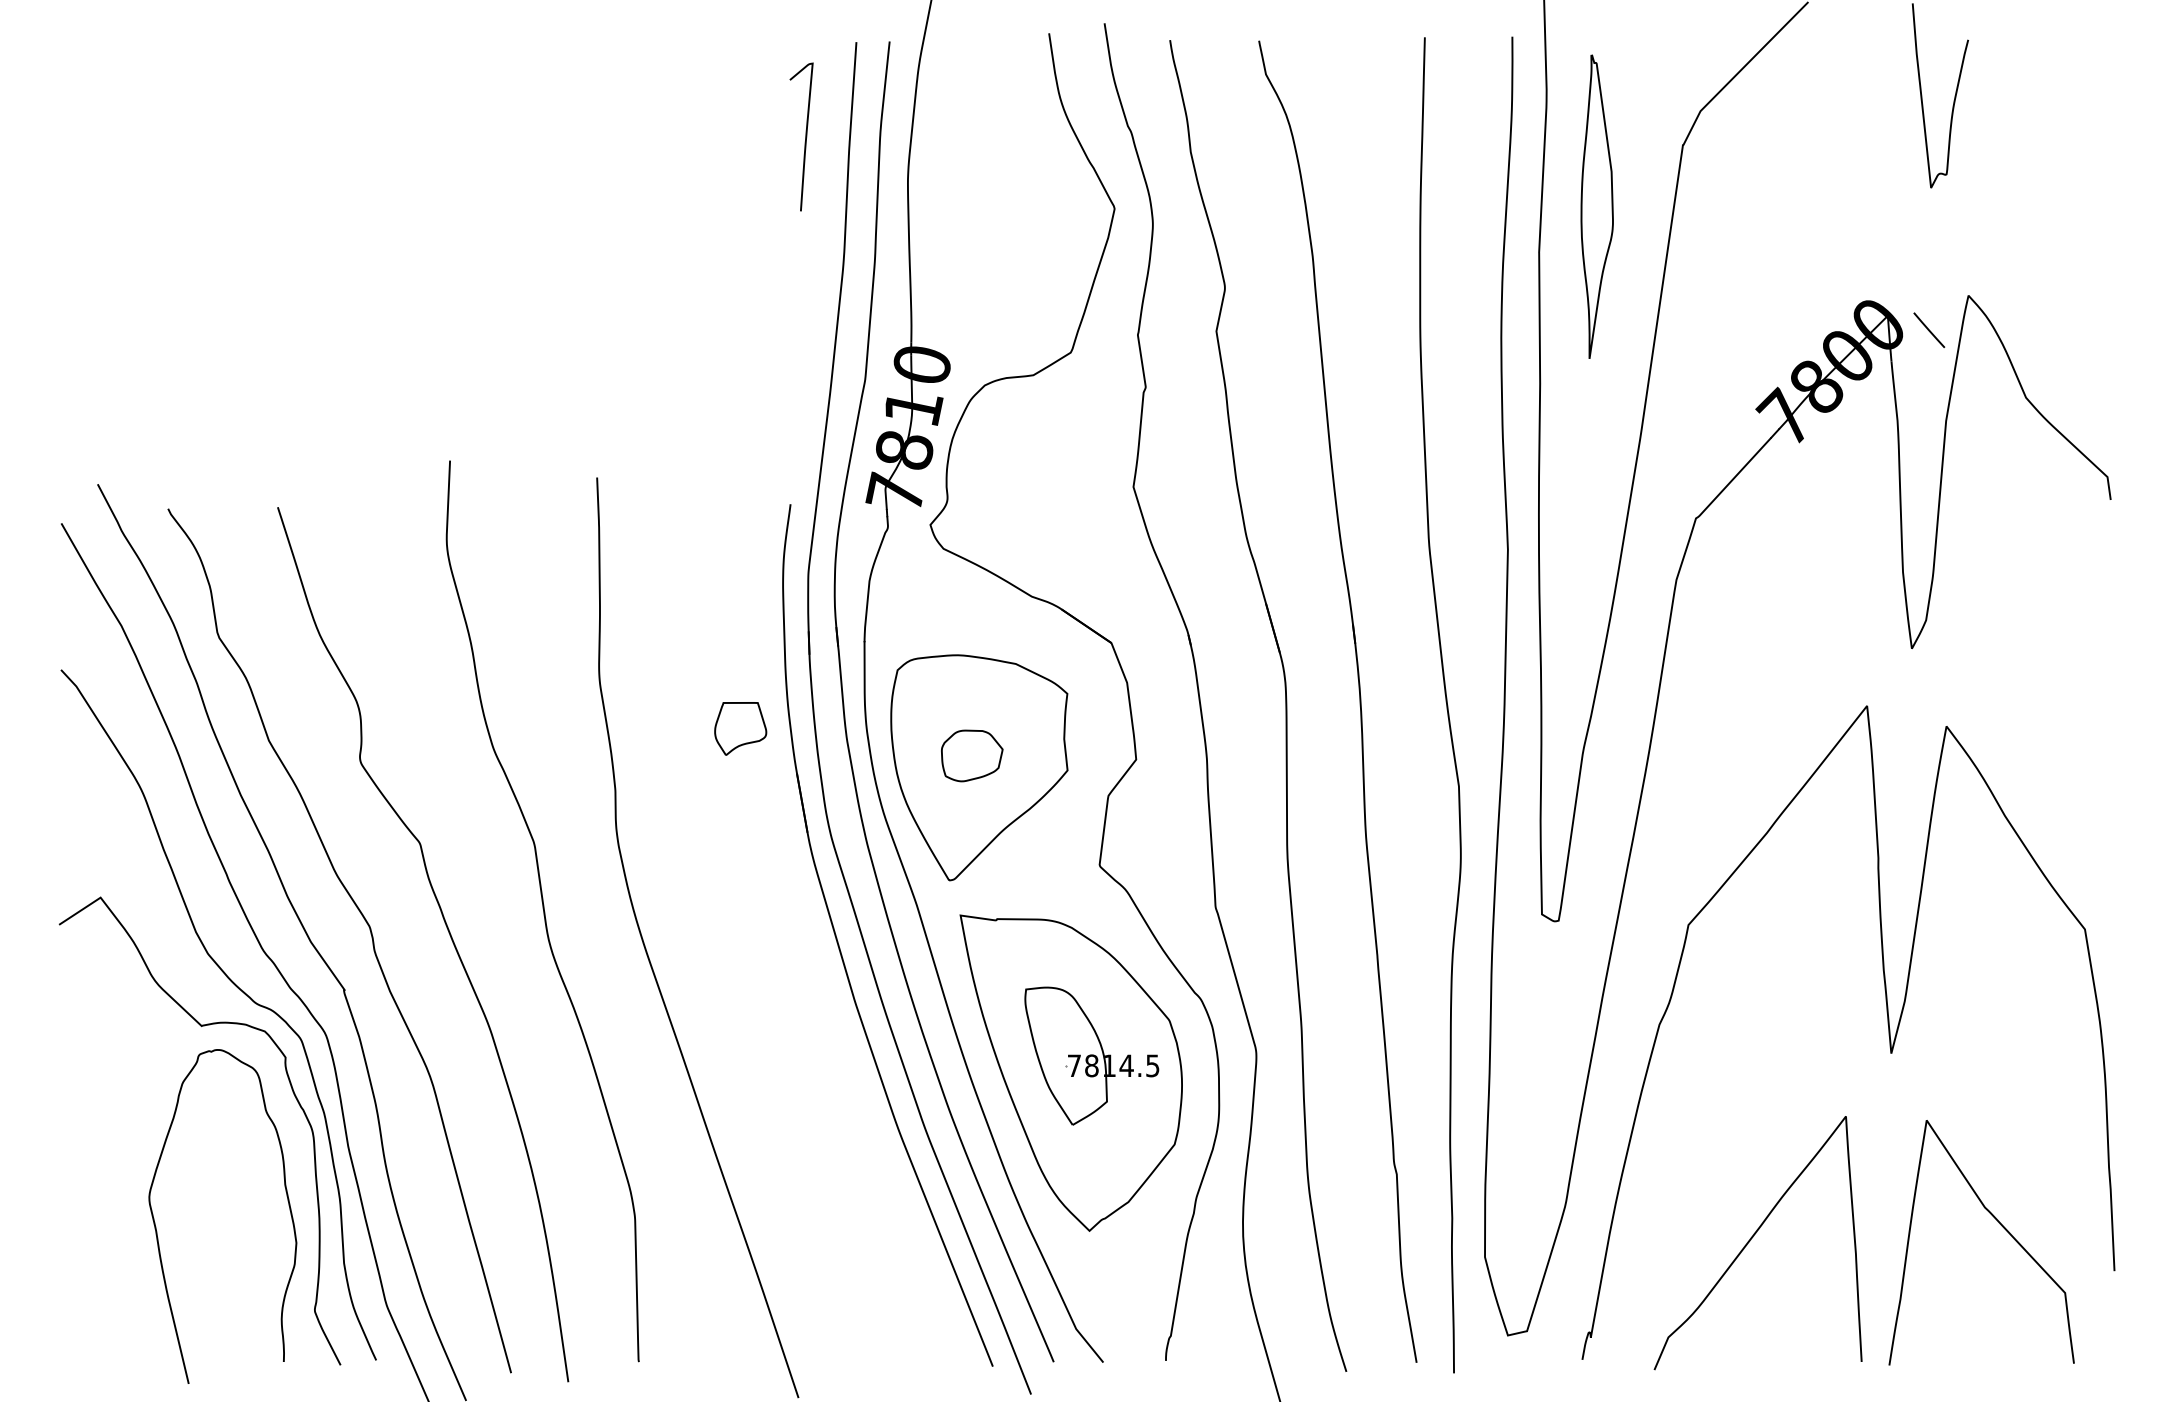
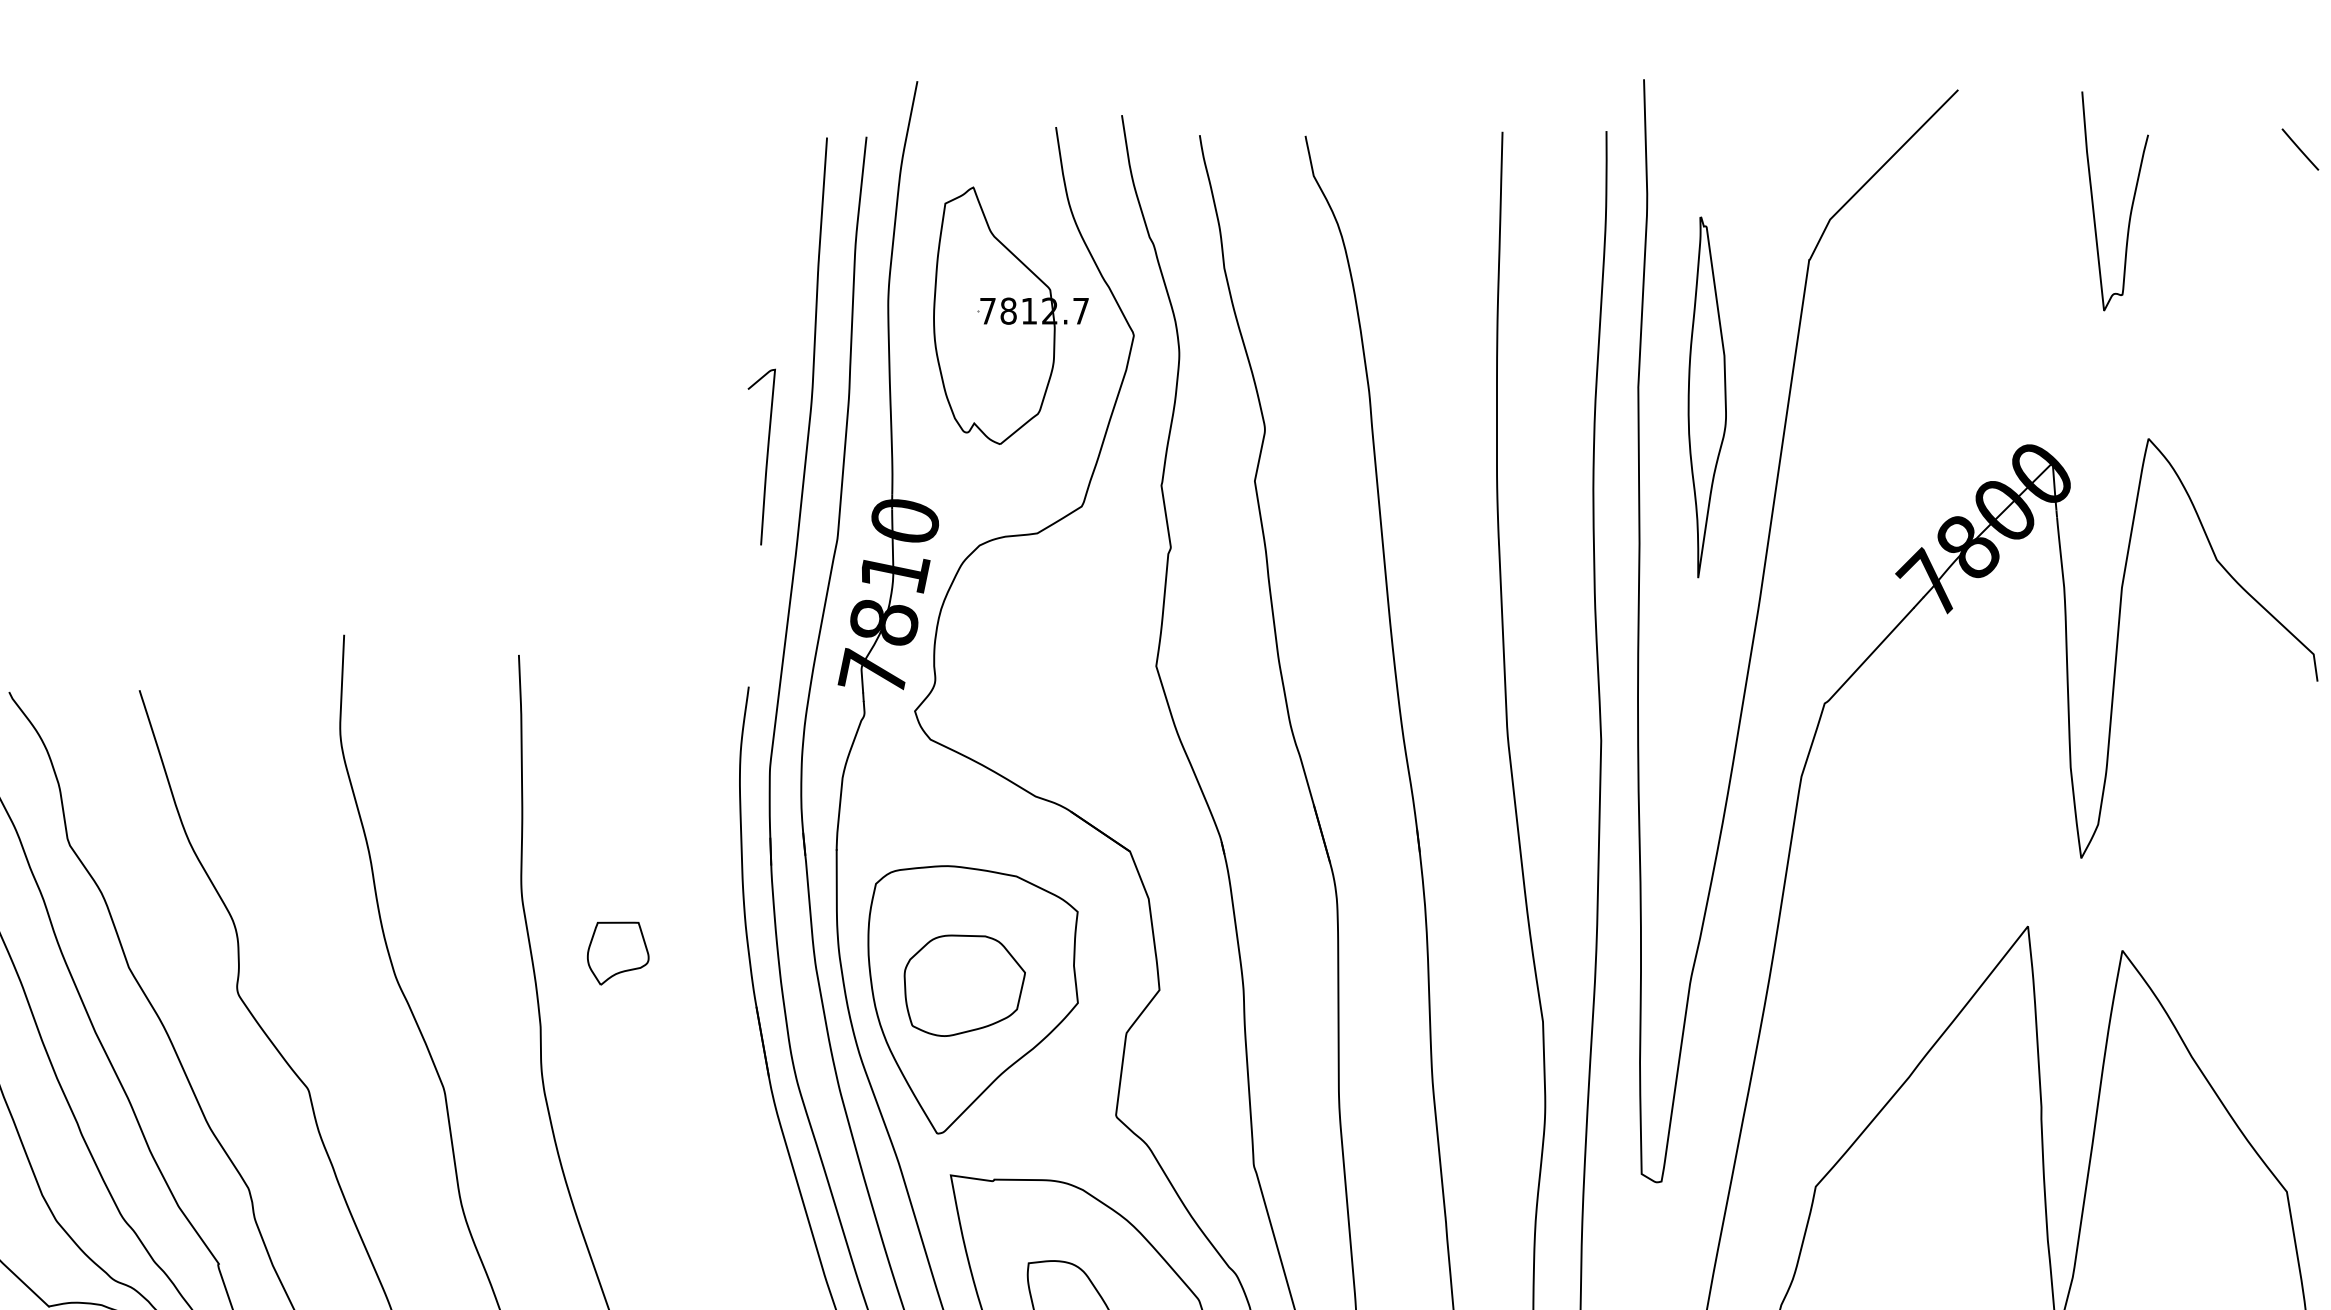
curve: (805, 136) -> (766, 456), moved
part: (1010, 191) -> (1010, 315), added
part: (1596, 206) -> (1706, 397), moved
line: (1929, 329) -> (2300, 148), moved
part: (740, 728) -> (617, 953), moved
part: (971, 755) -> (963, 985), size x1.67

